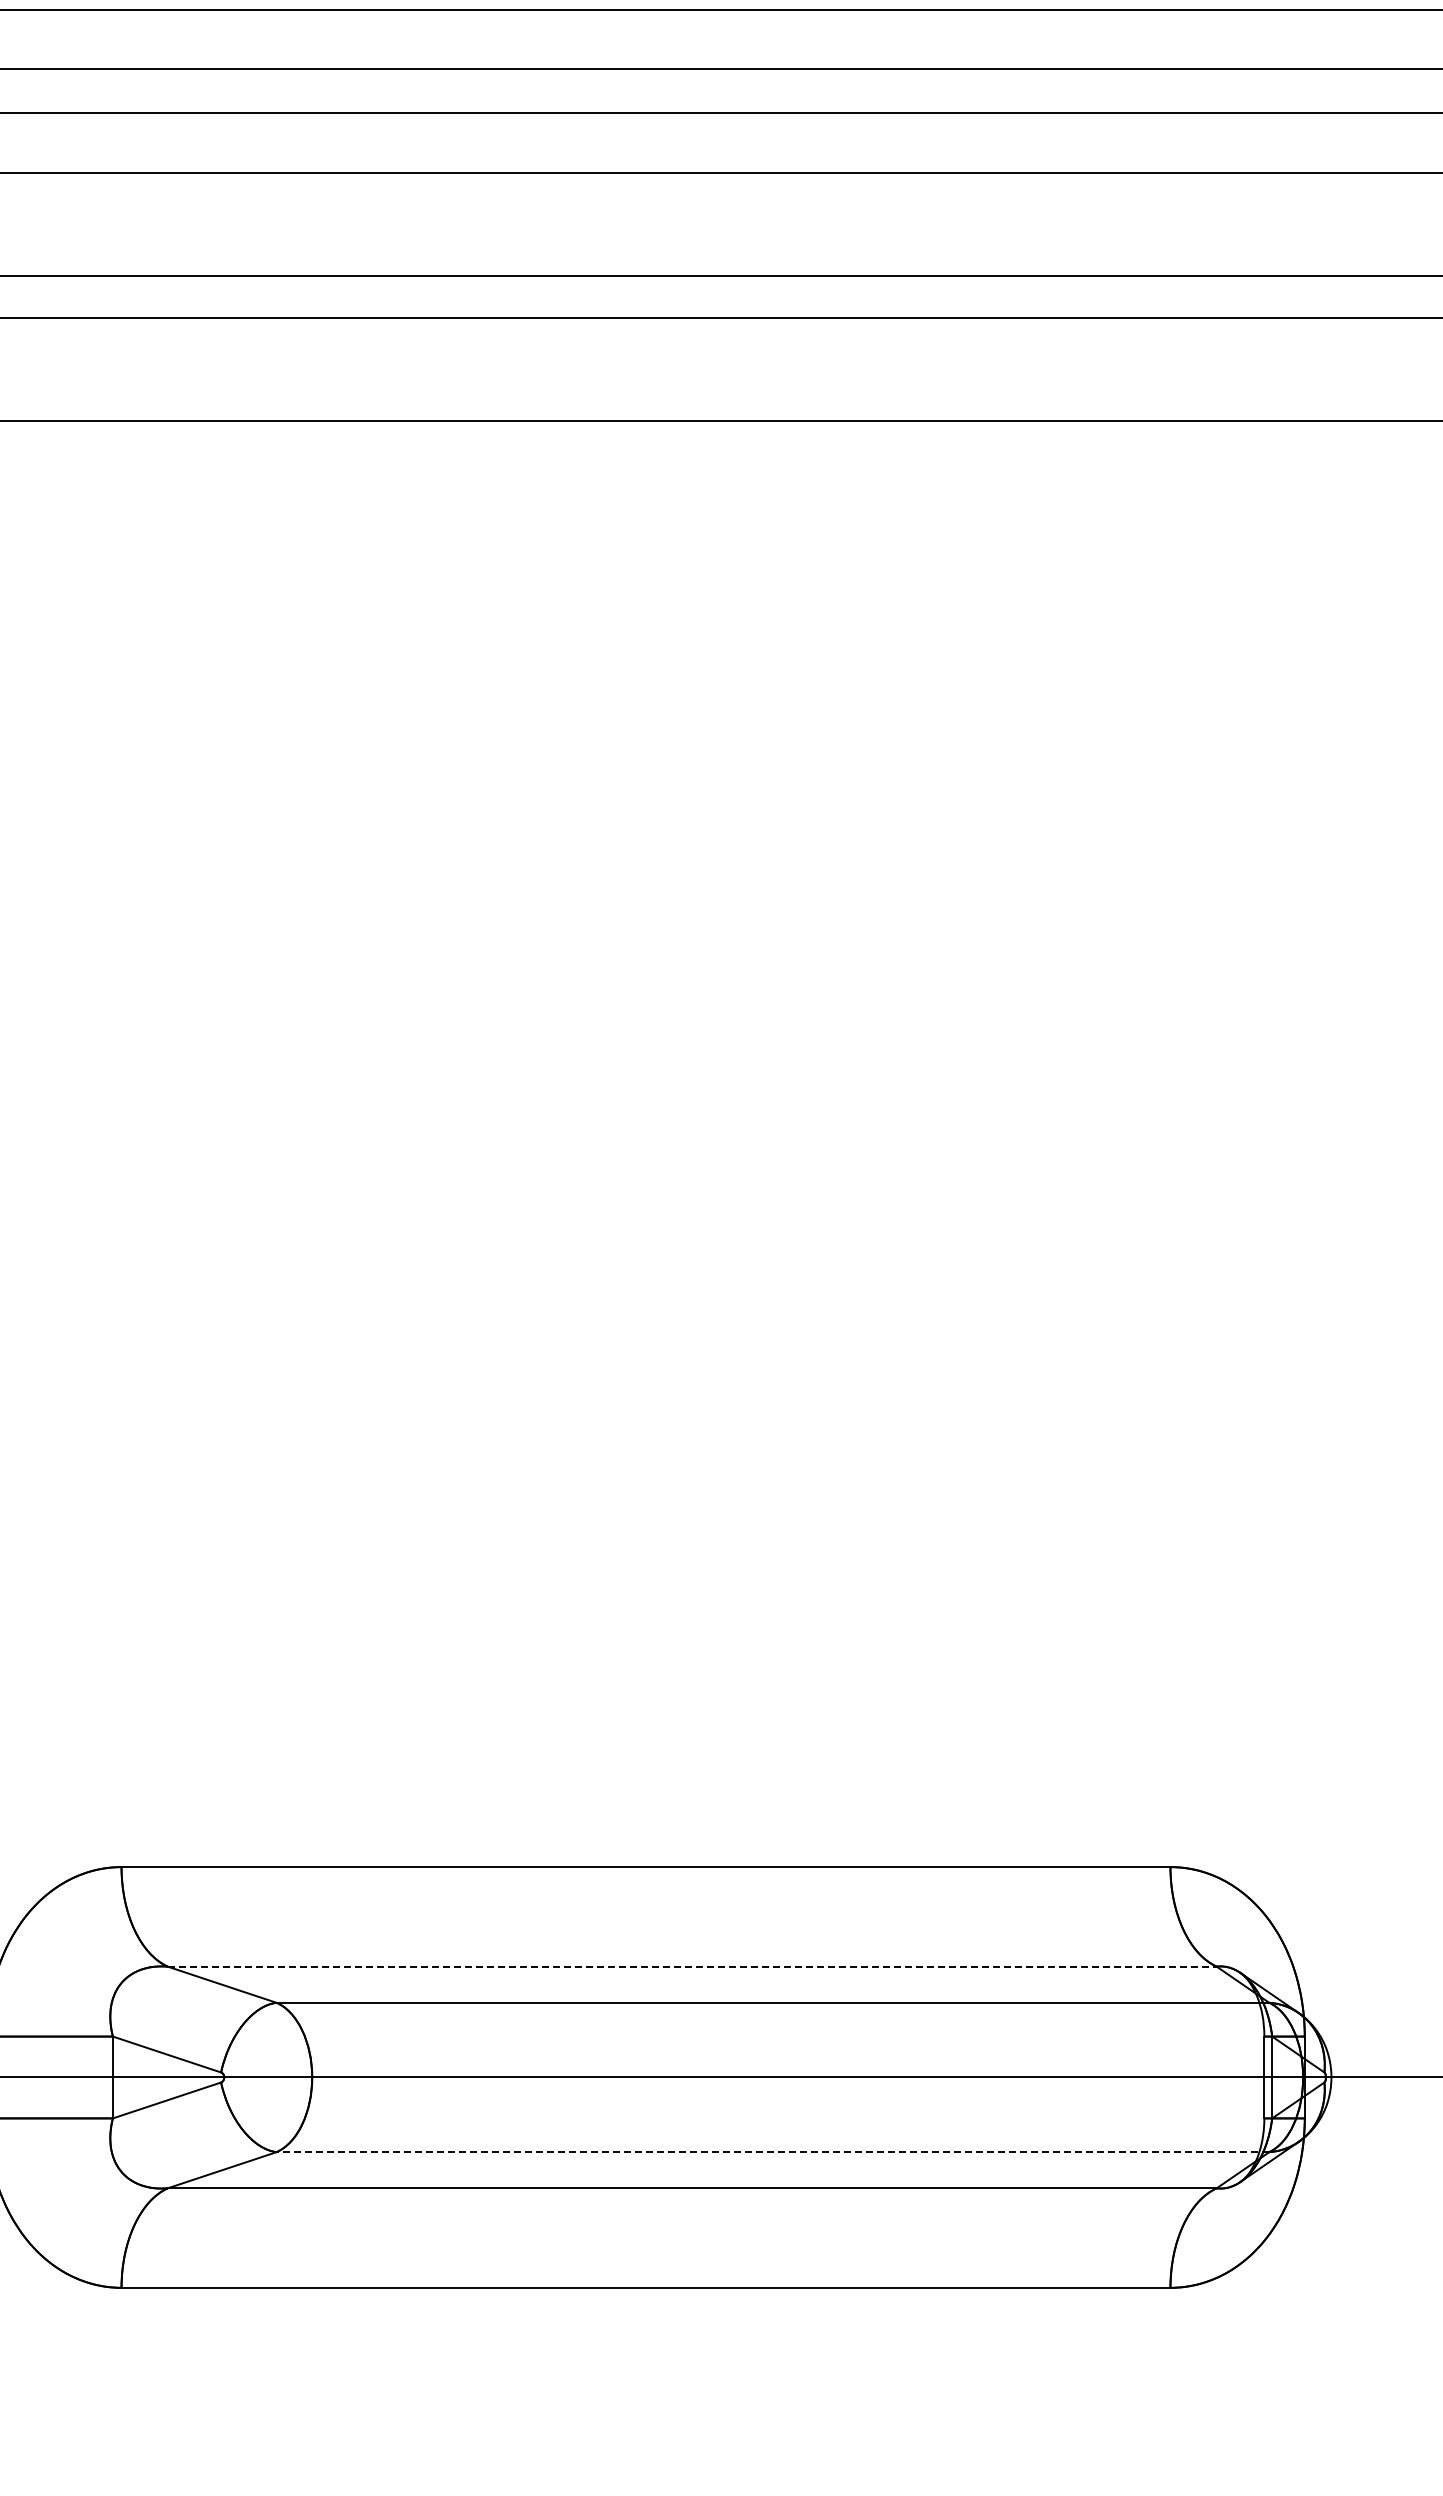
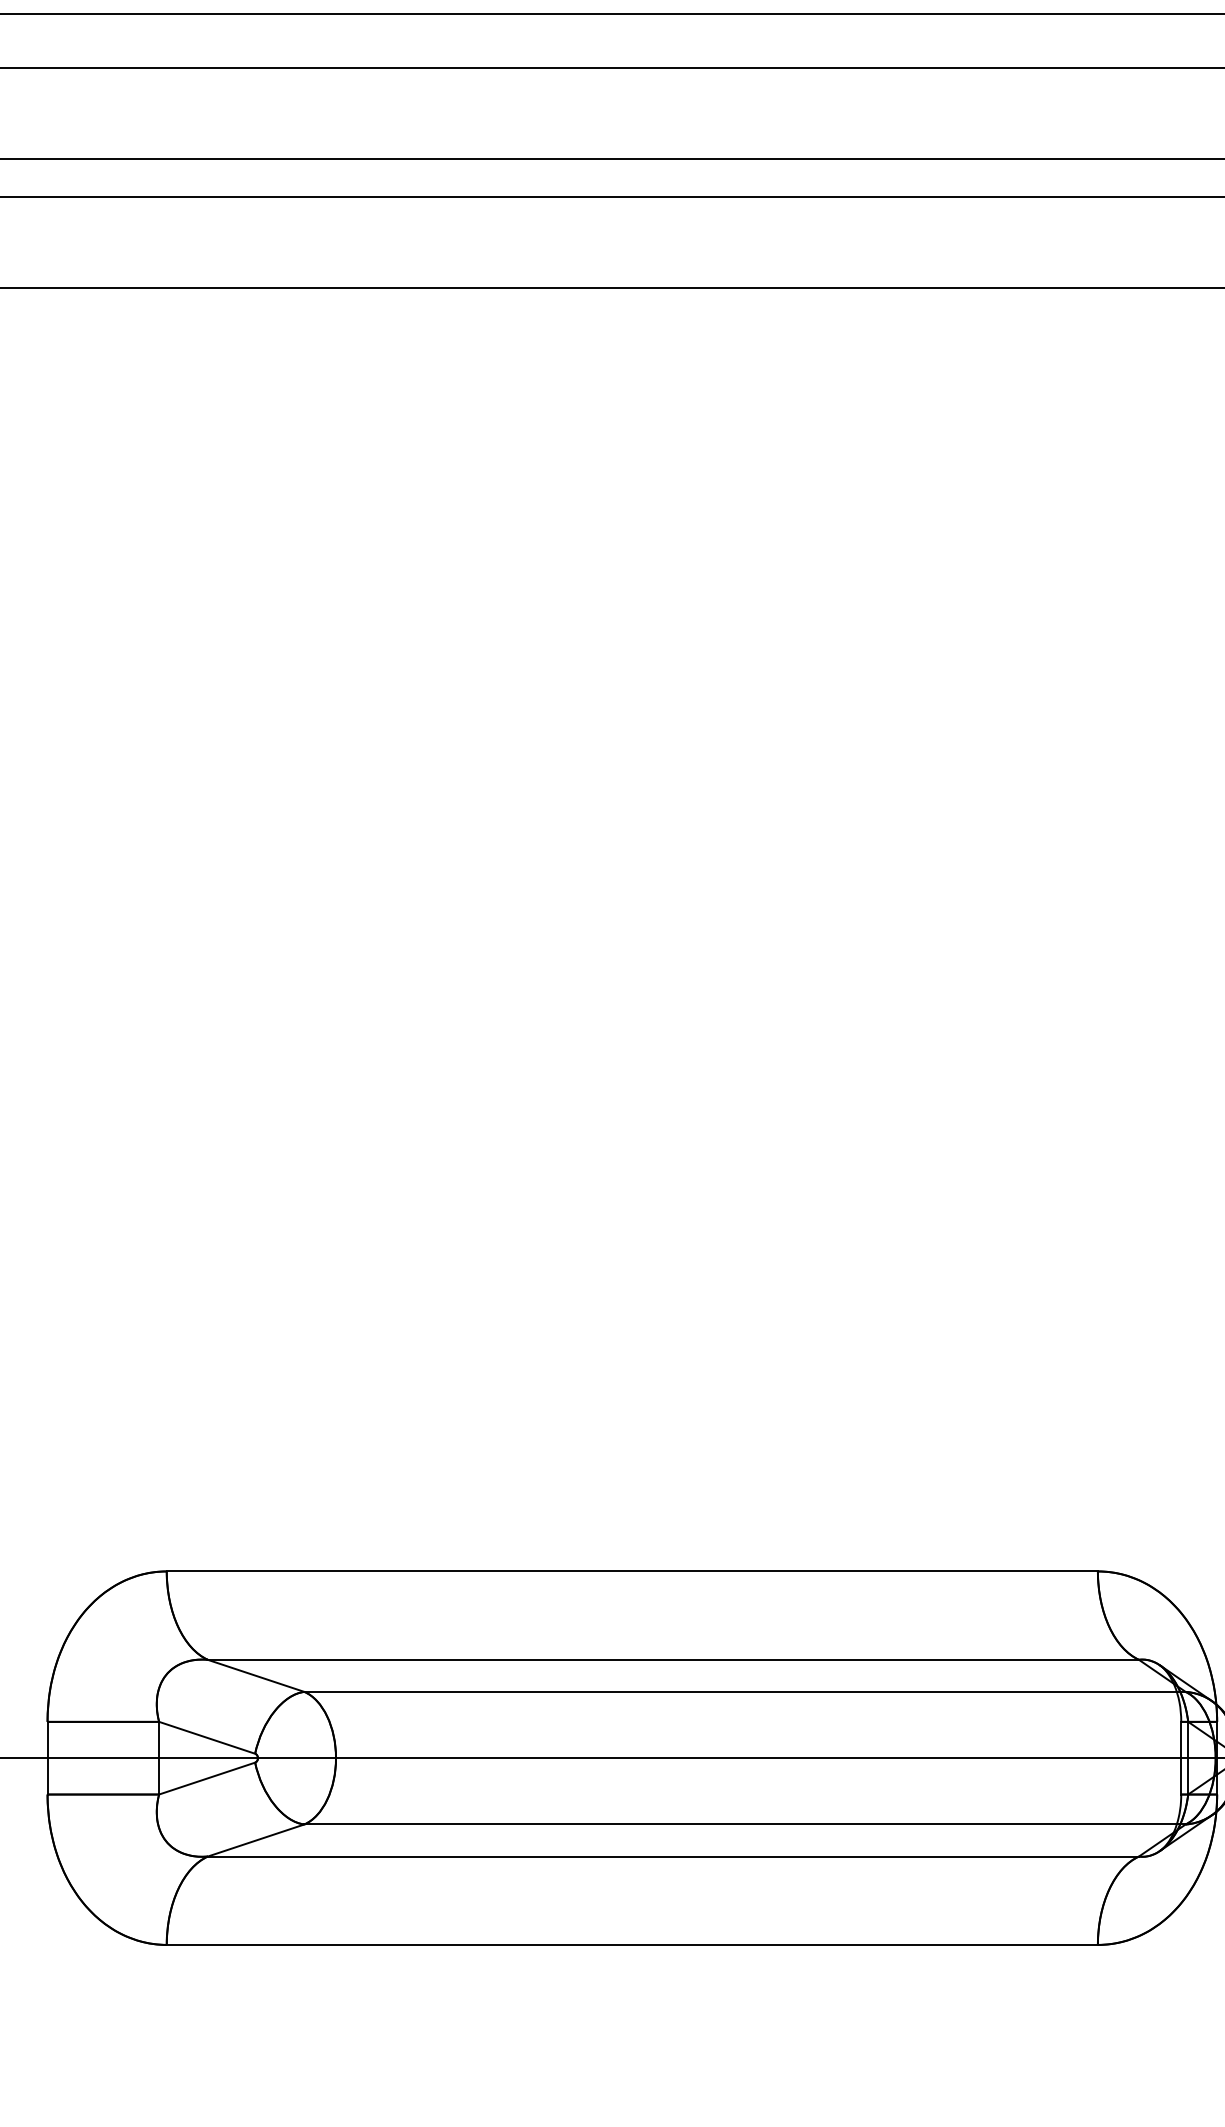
line: (692, 1966) -> (673, 1659), dashed -> solid
line: (772, 2152) -> (744, 1824), dashed -> solid

